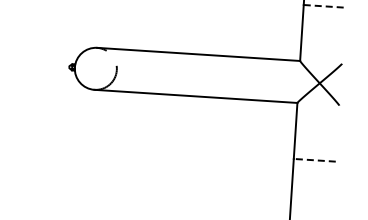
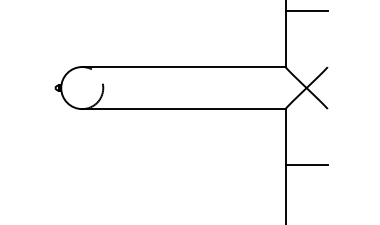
line: (325, 5) -> (307, 10), dashed -> solid
line: (314, 160) -> (306, 165), dashed -> solid

